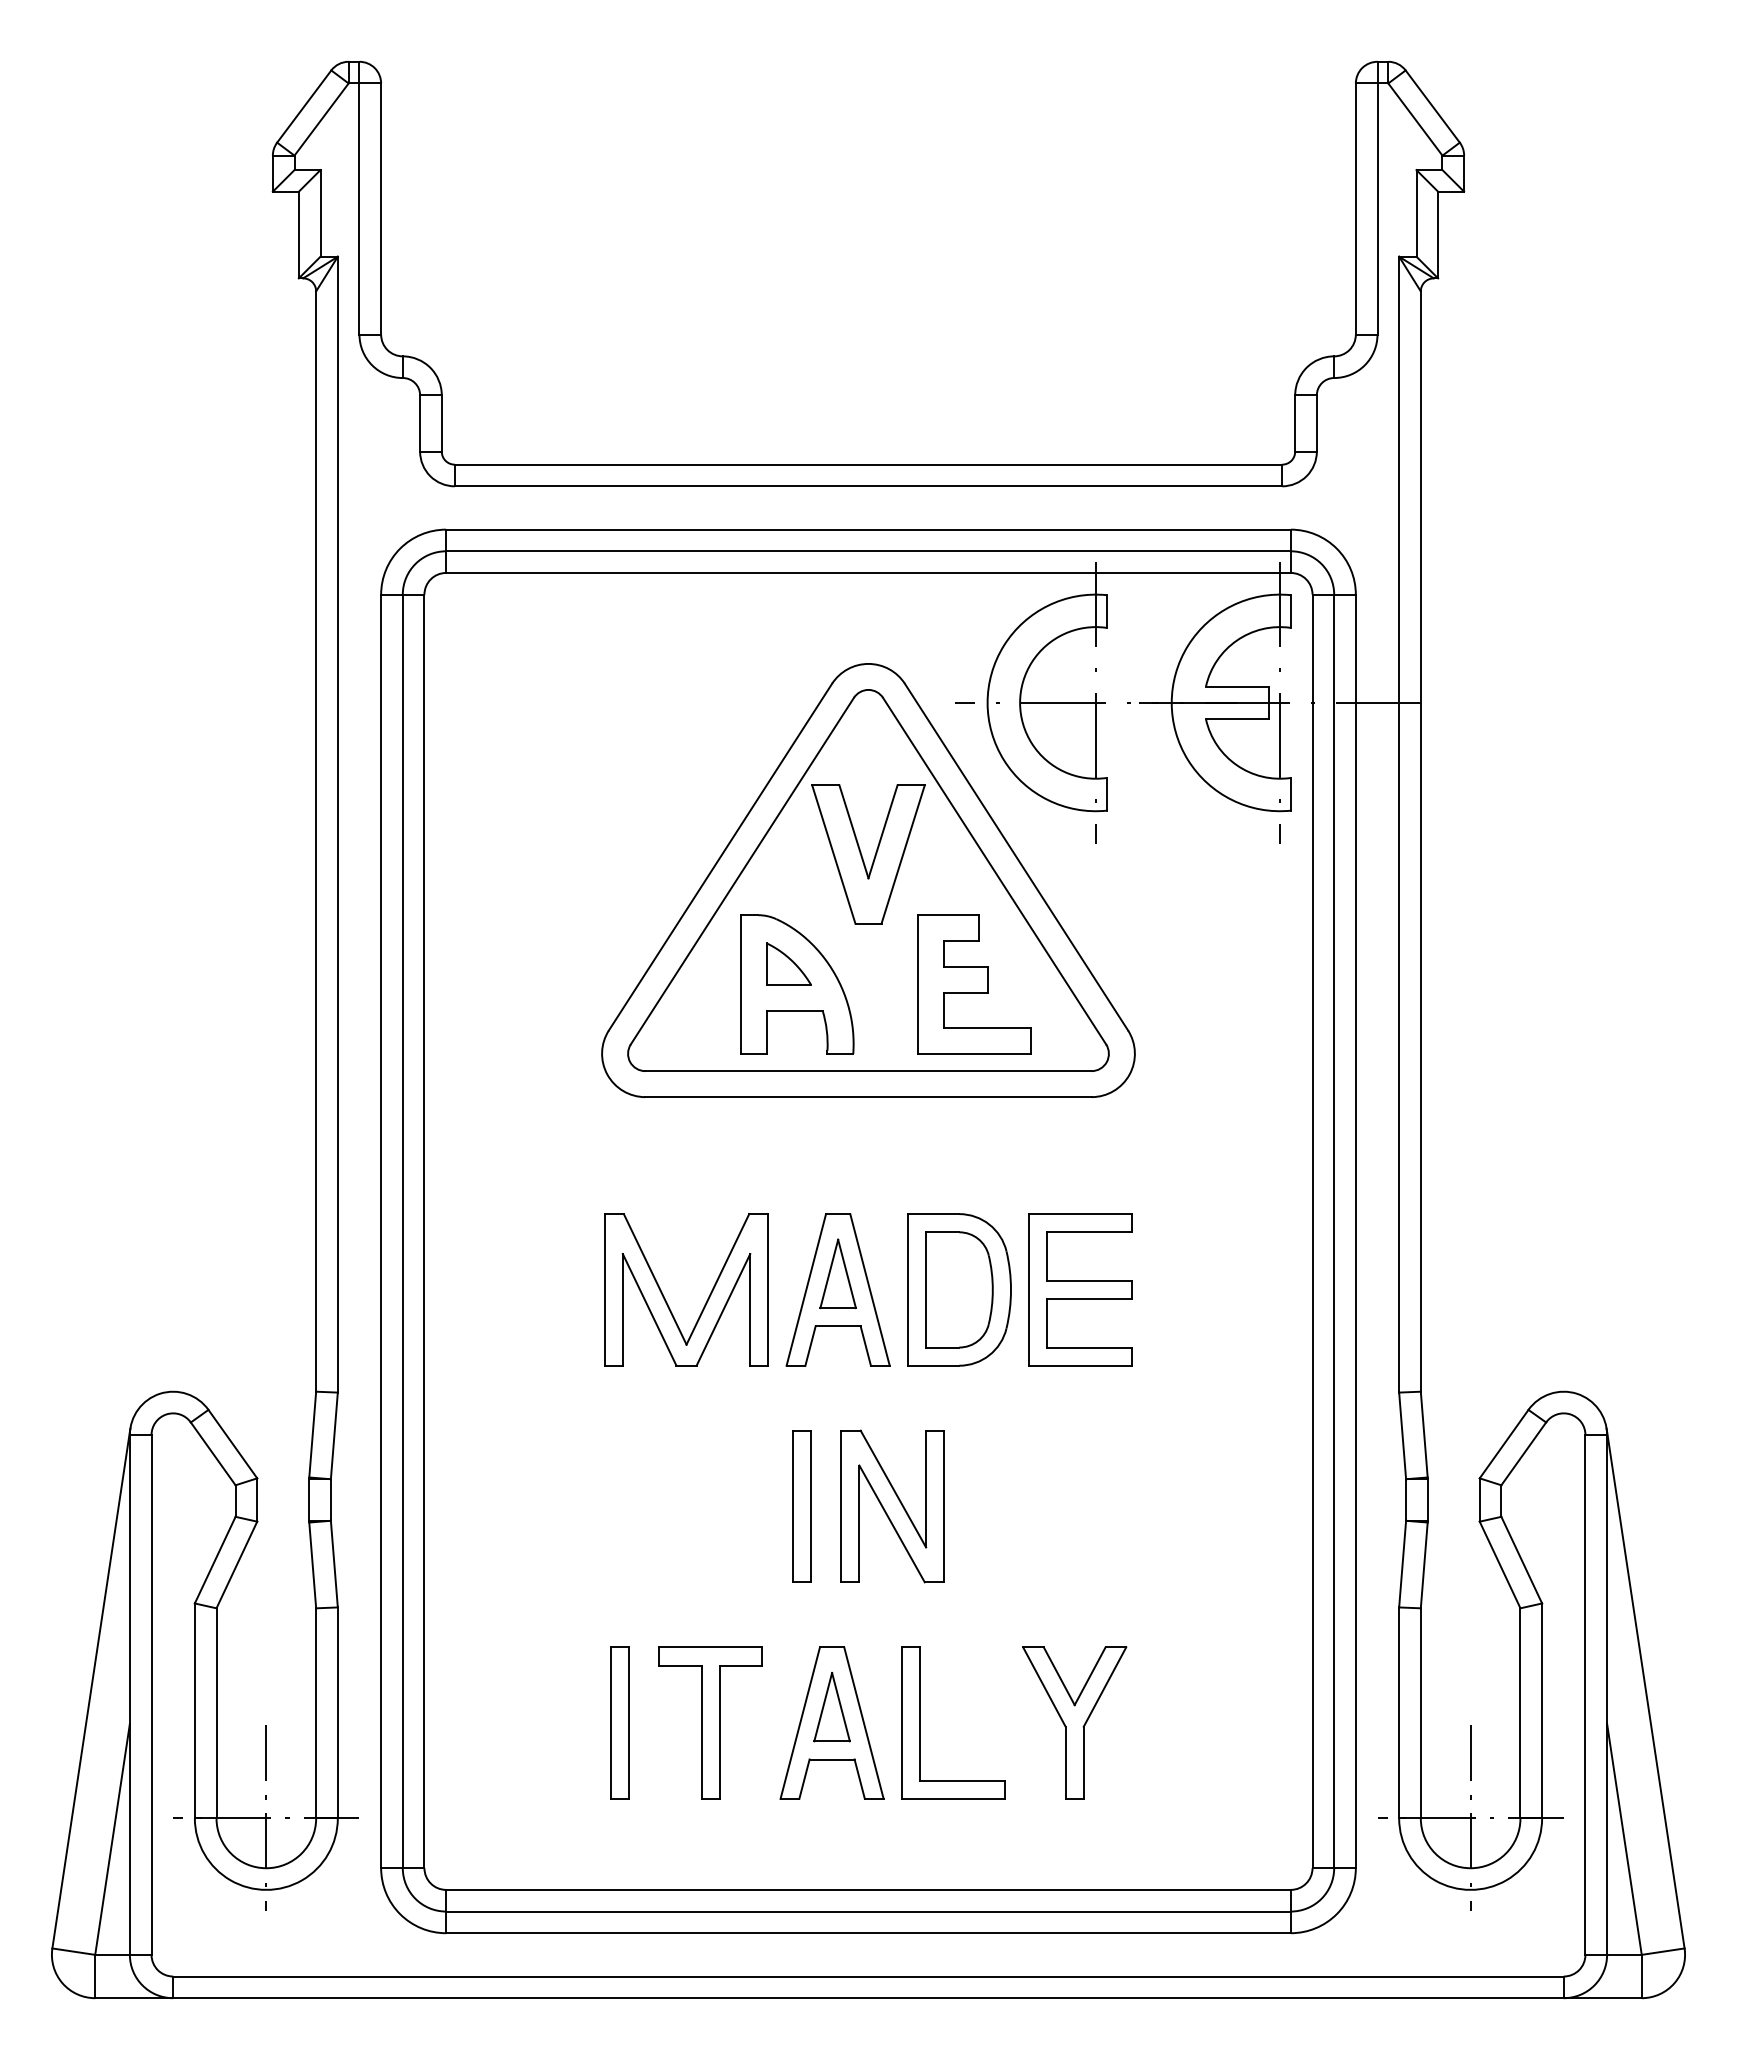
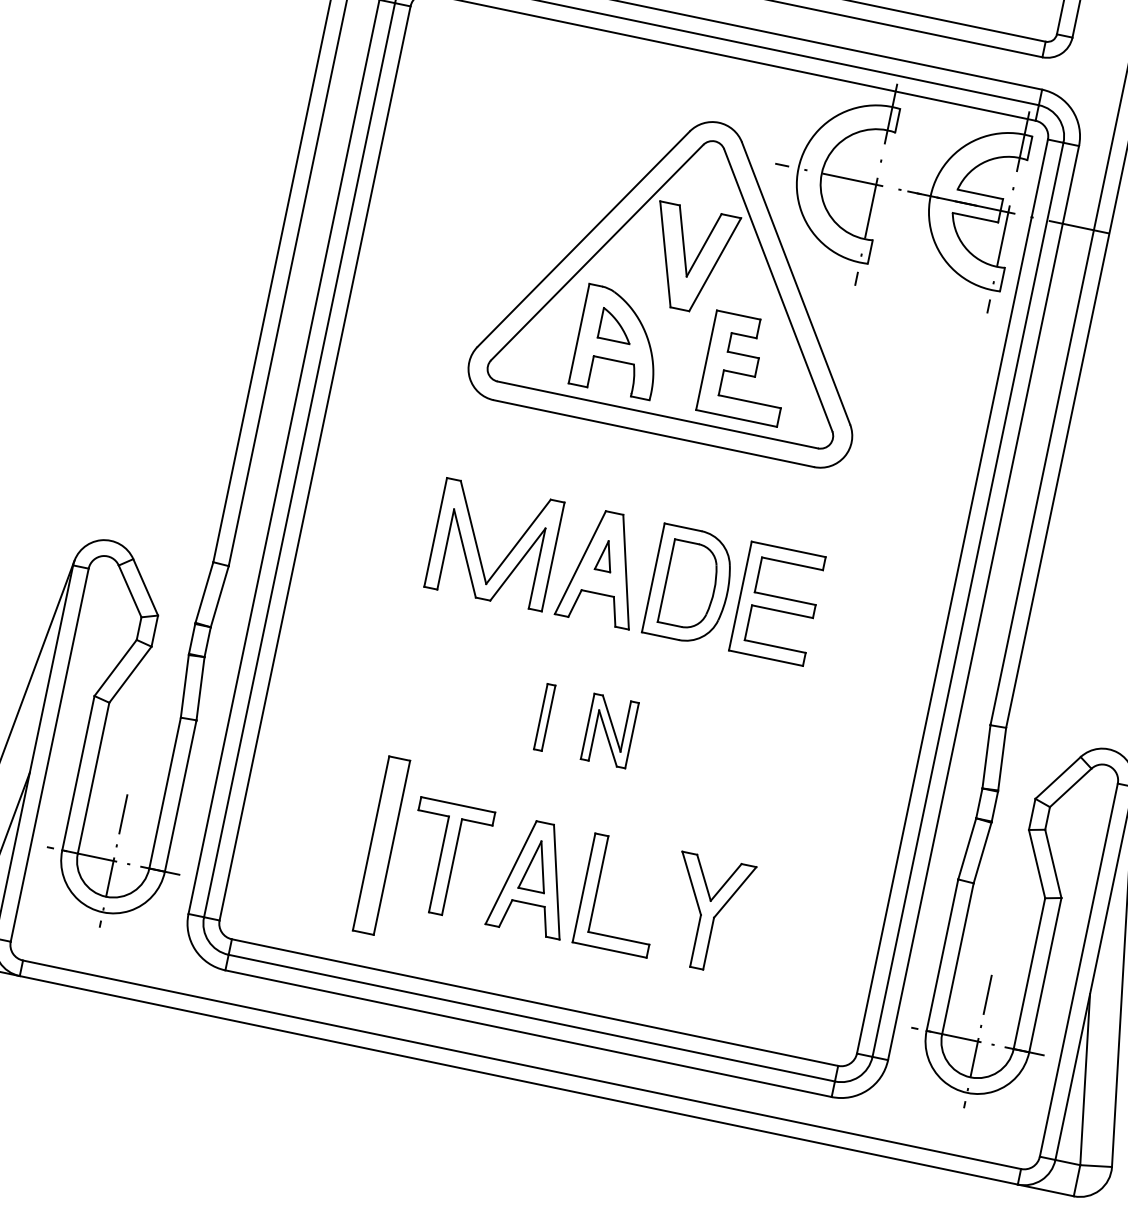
part: (837, 1273) -> (605, 555), size x0.6
part: (801, 1506) -> (544, 717), size x0.6
part: (892, 1506) -> (609, 731), size x0.6
part: (619, 1722) -> (381, 845), size x1.6

